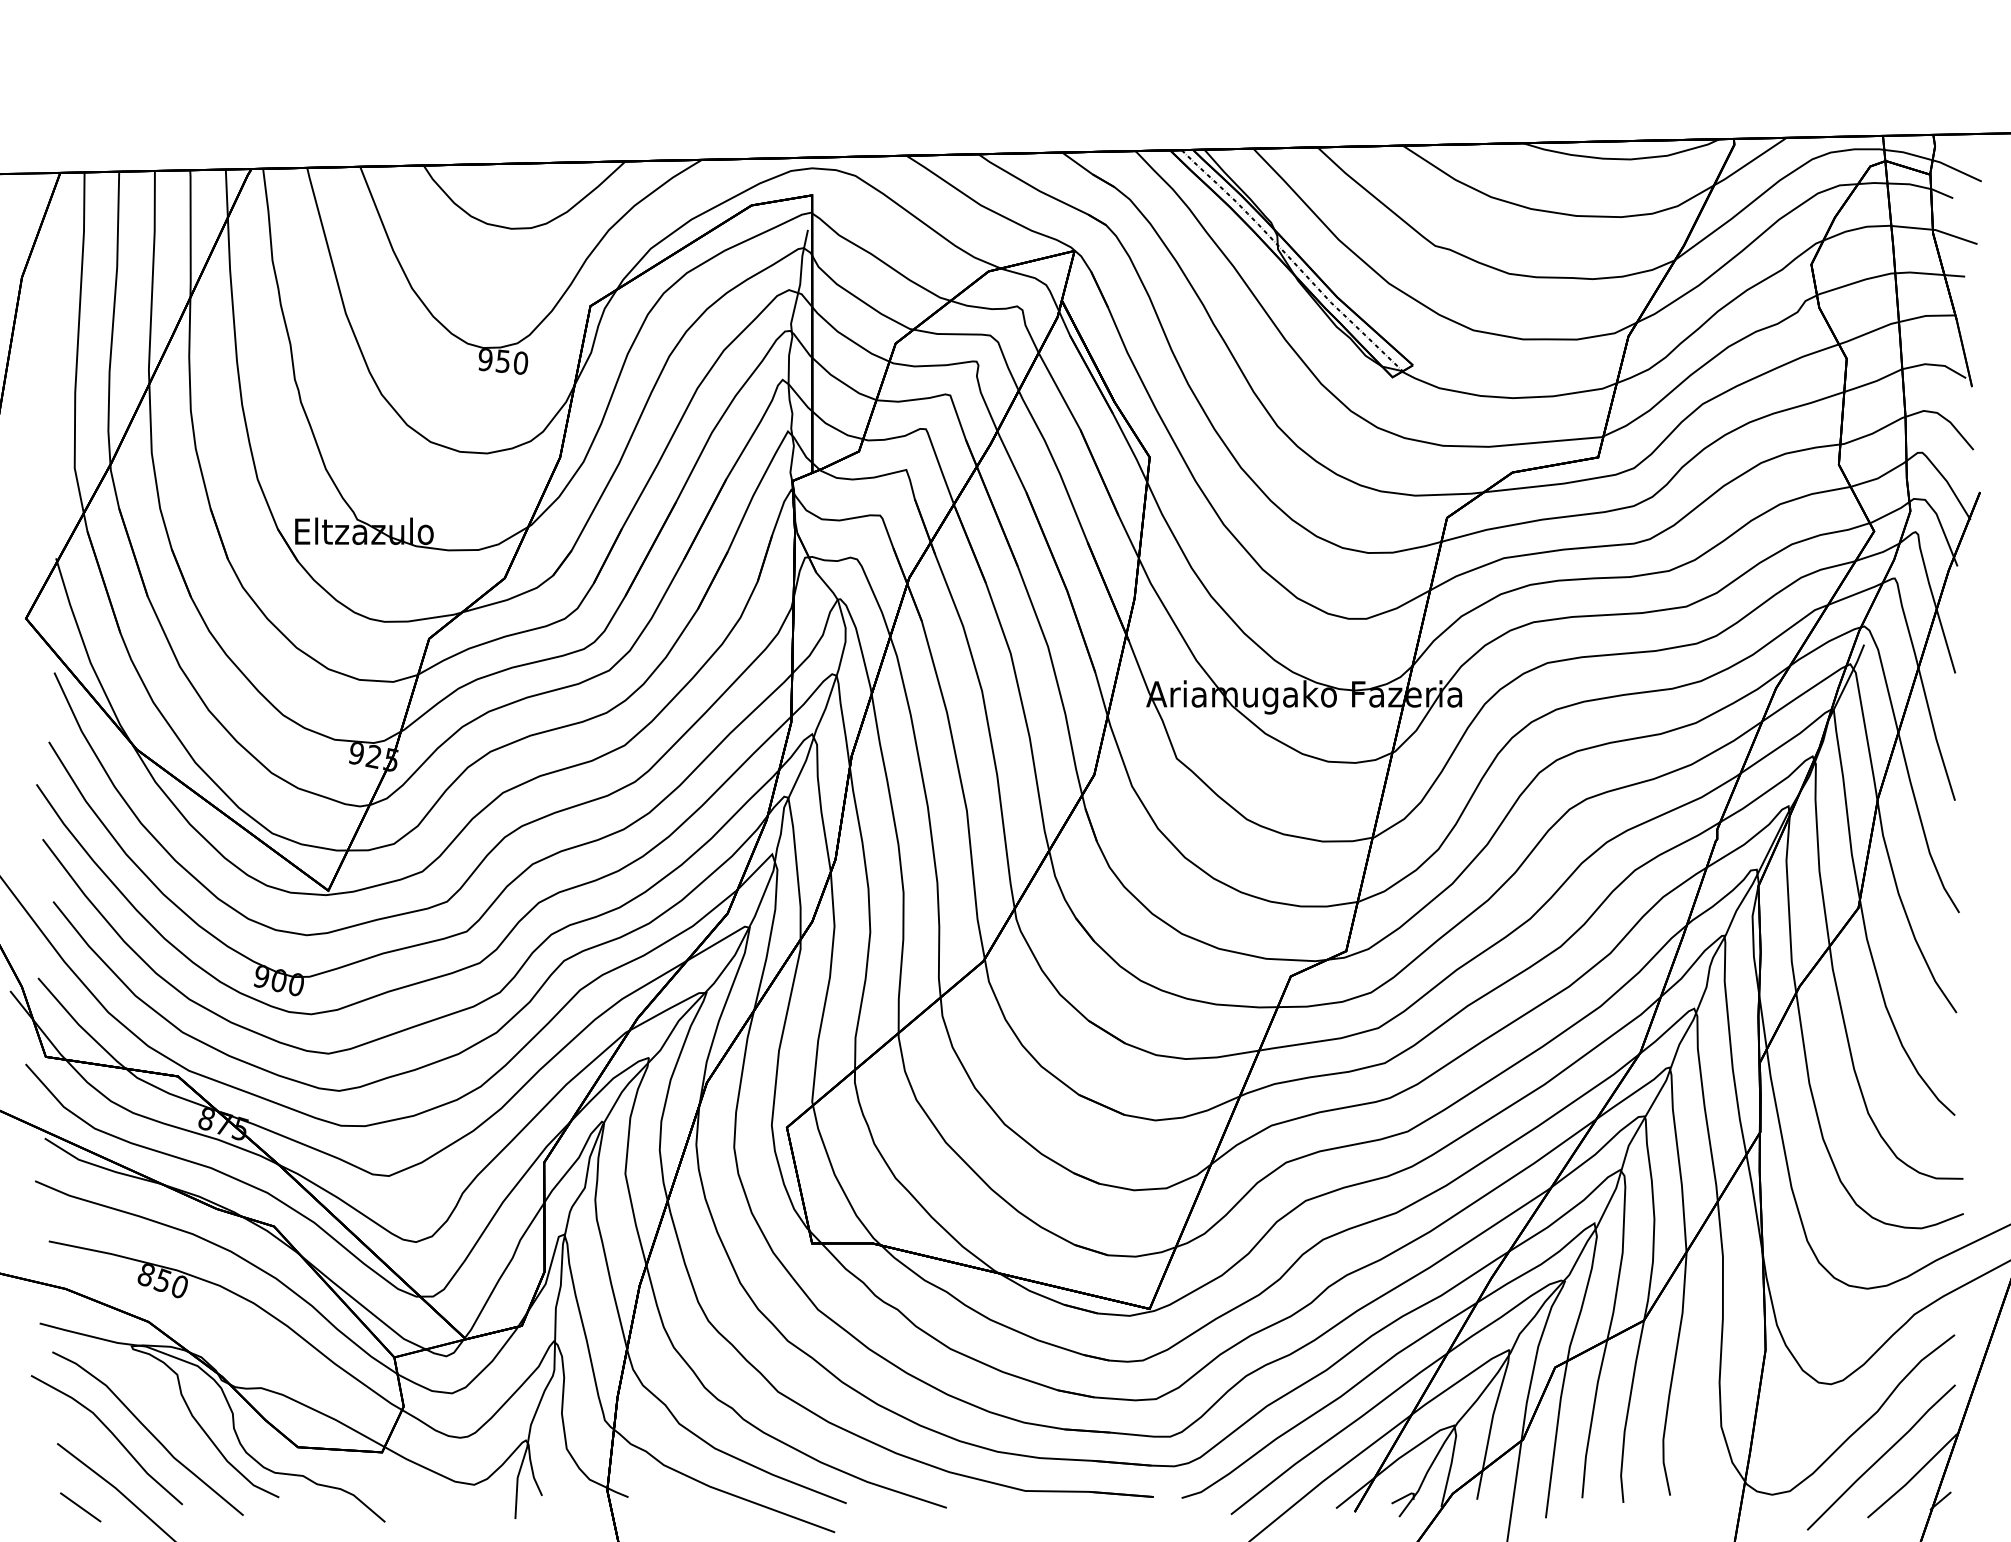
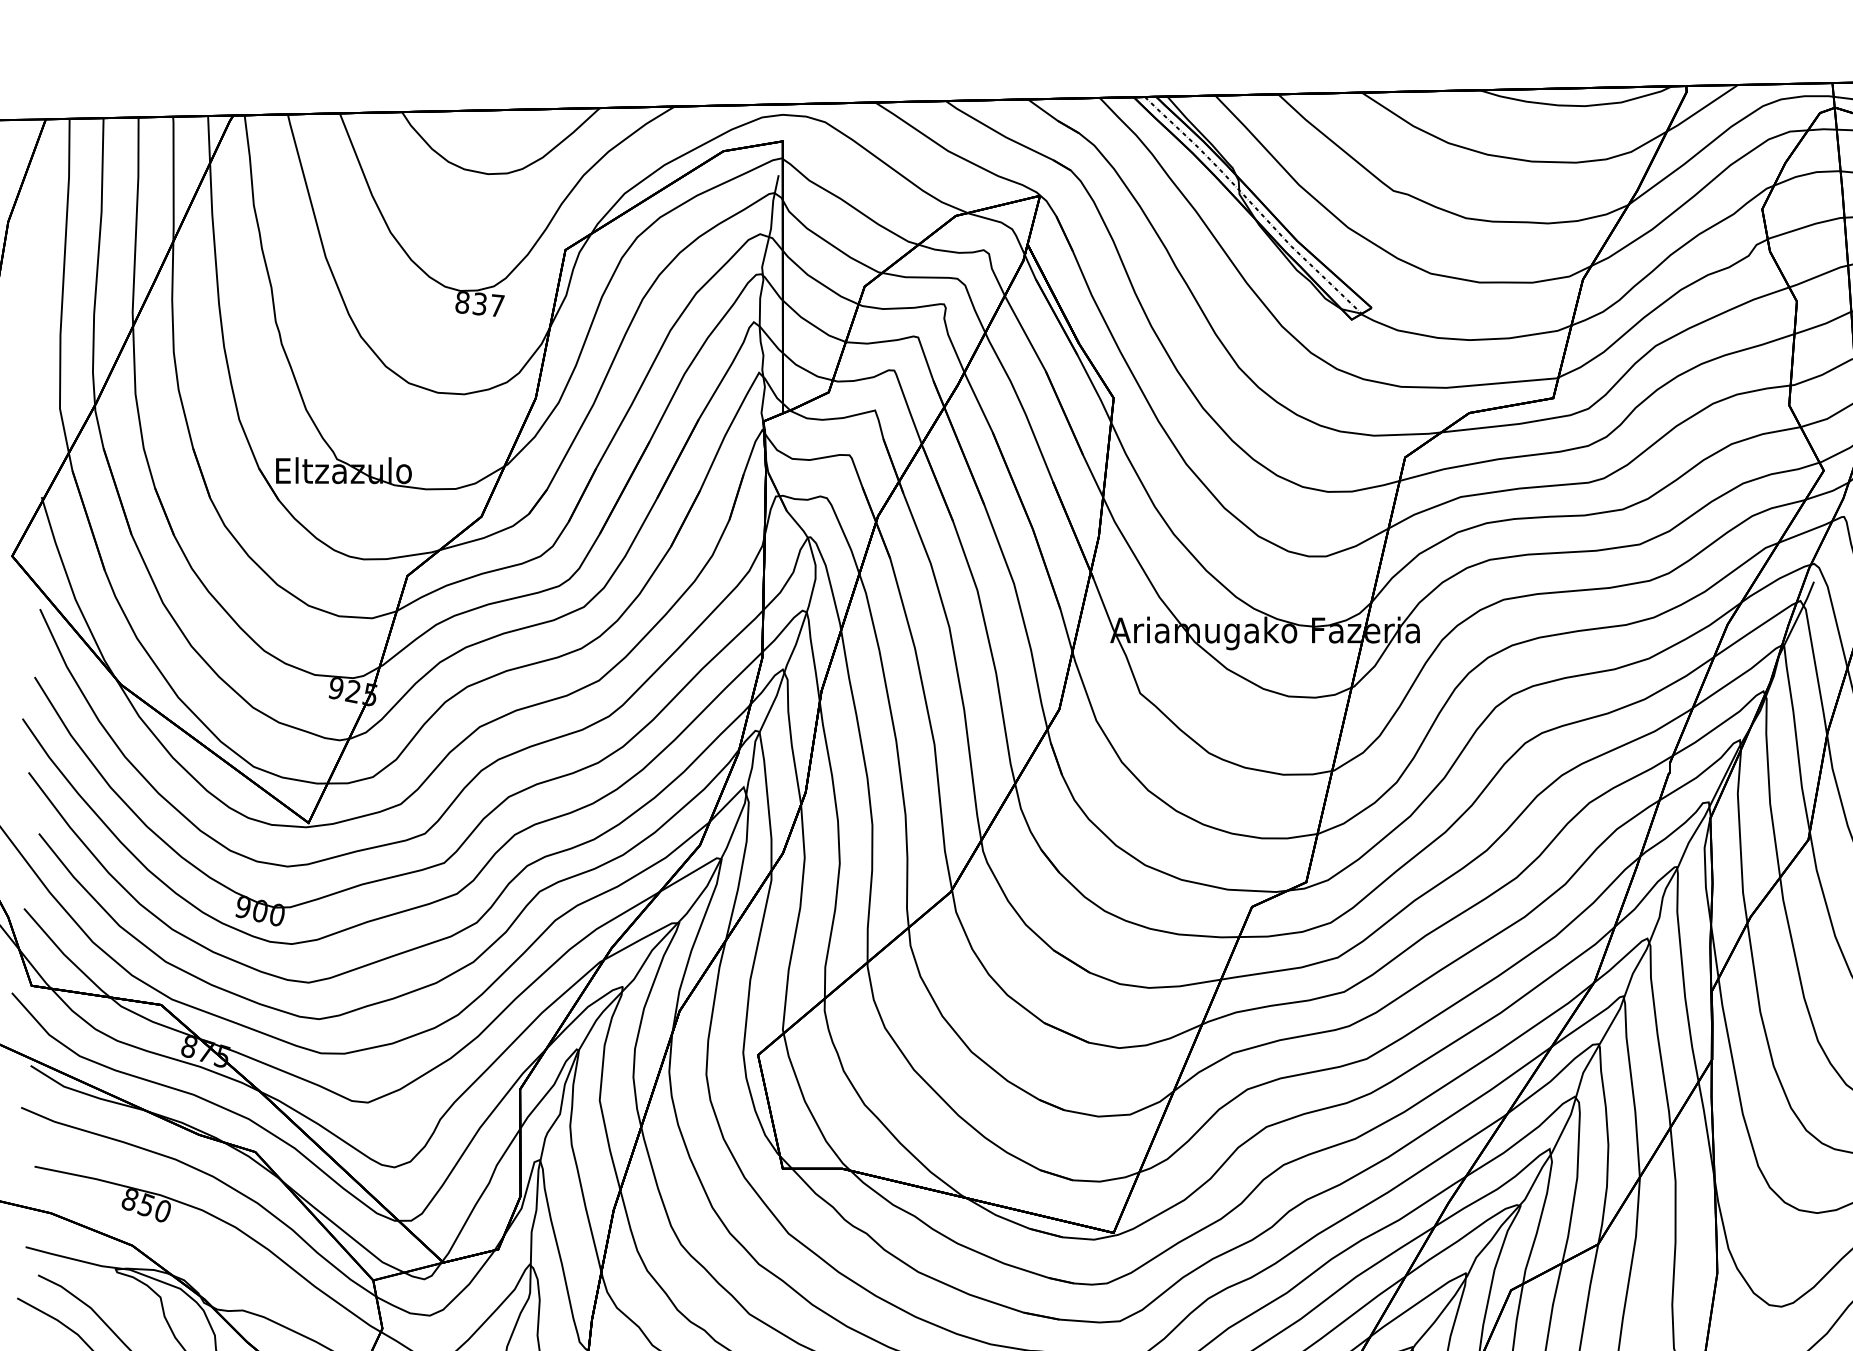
text: (503, 361) -> (480, 304), 950 -> 837

